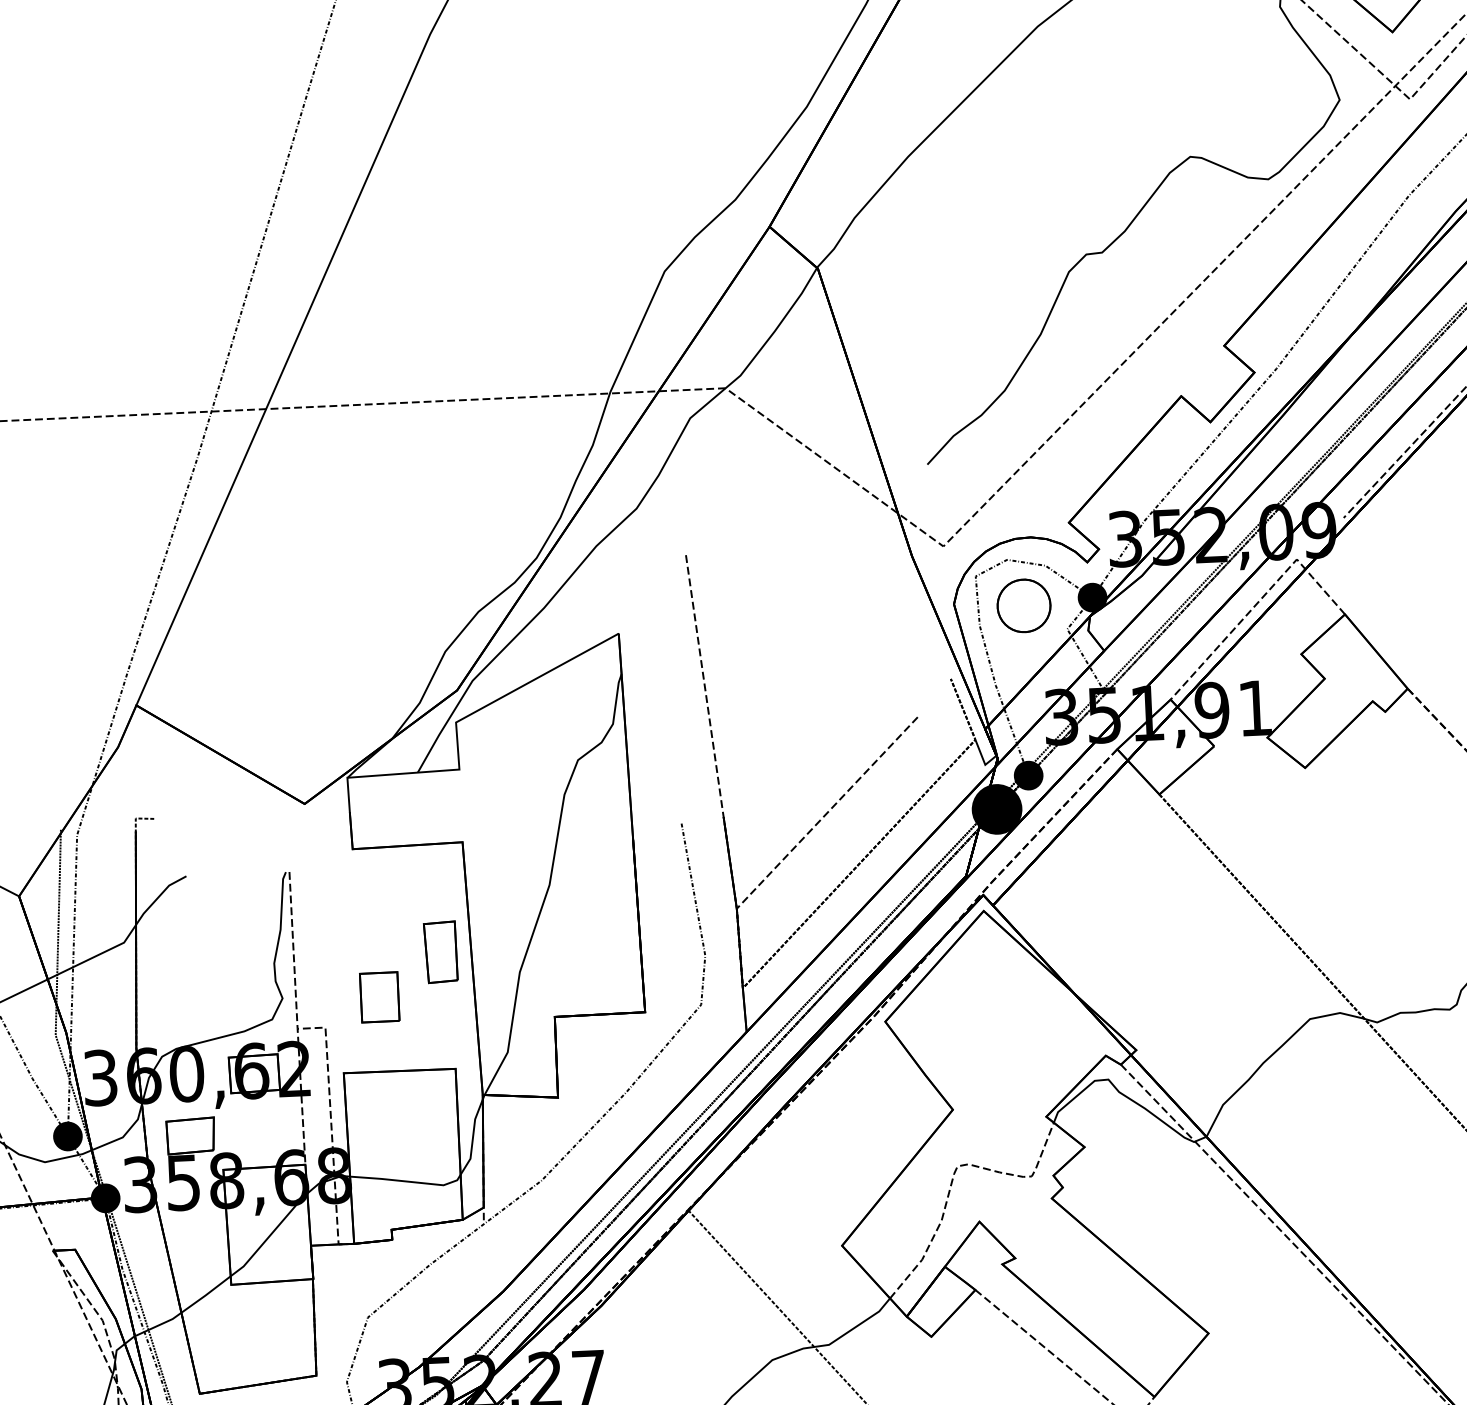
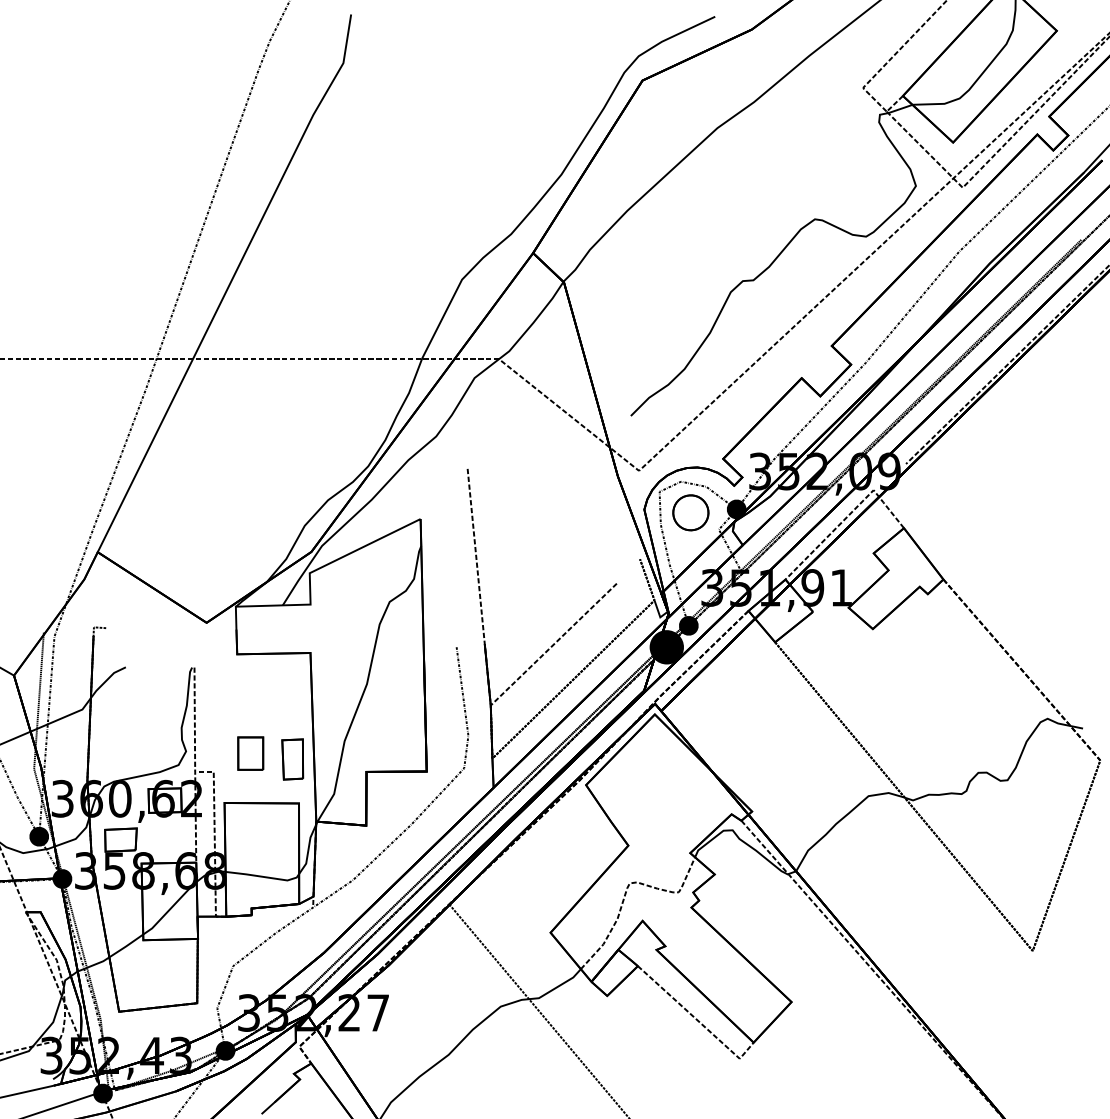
part: (440, 952) -> (292, 759), moved

